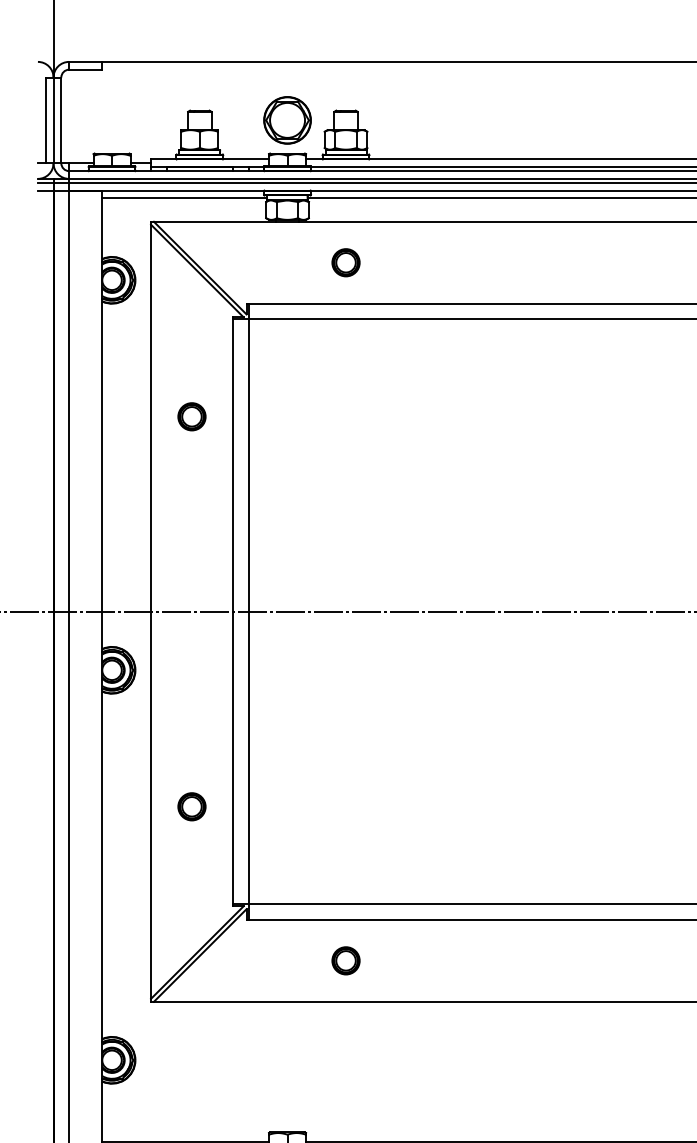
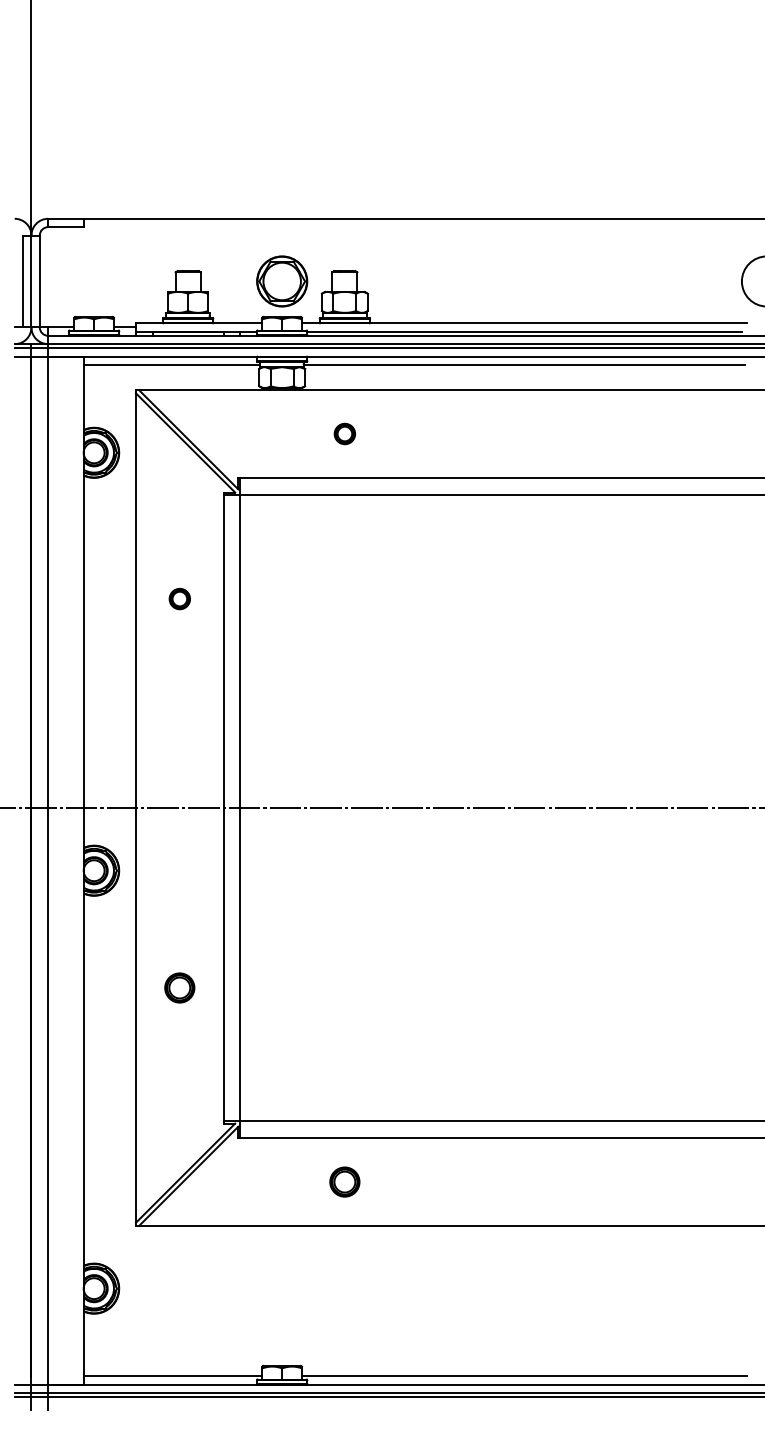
part: (345, 262) -> (344, 433), size x0.7
part: (191, 416) -> (179, 598), size x0.7
part: (191, 806) -> (179, 987), moved

